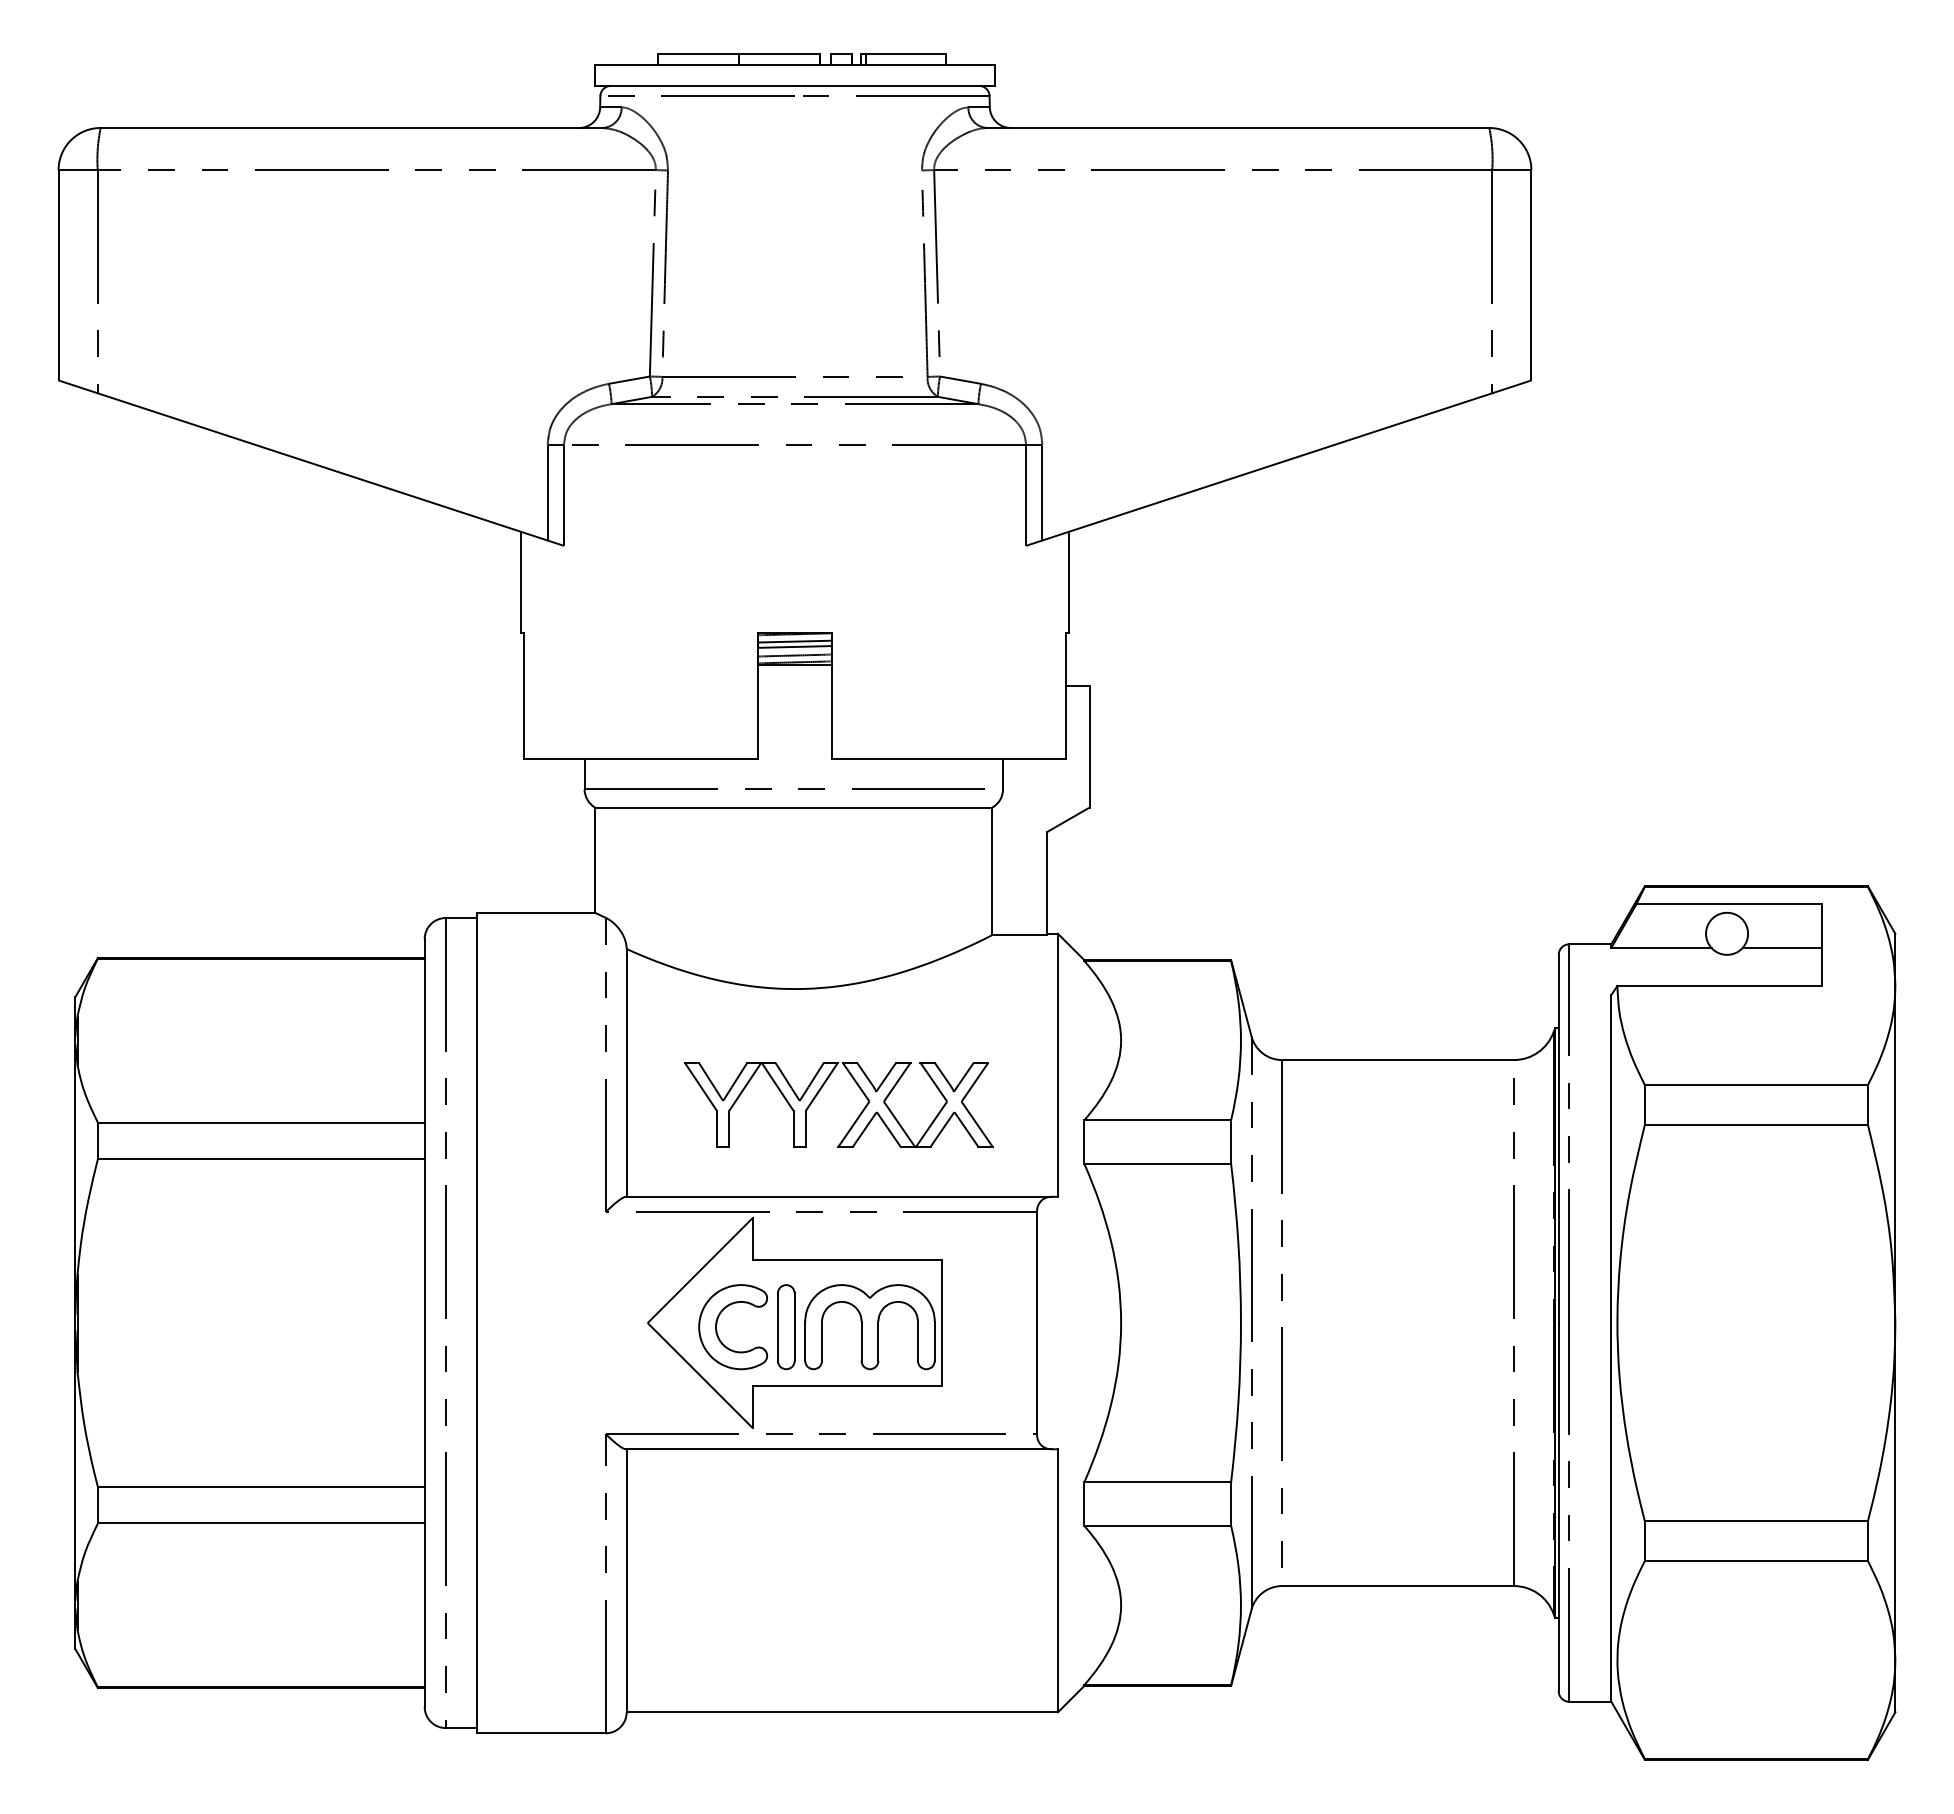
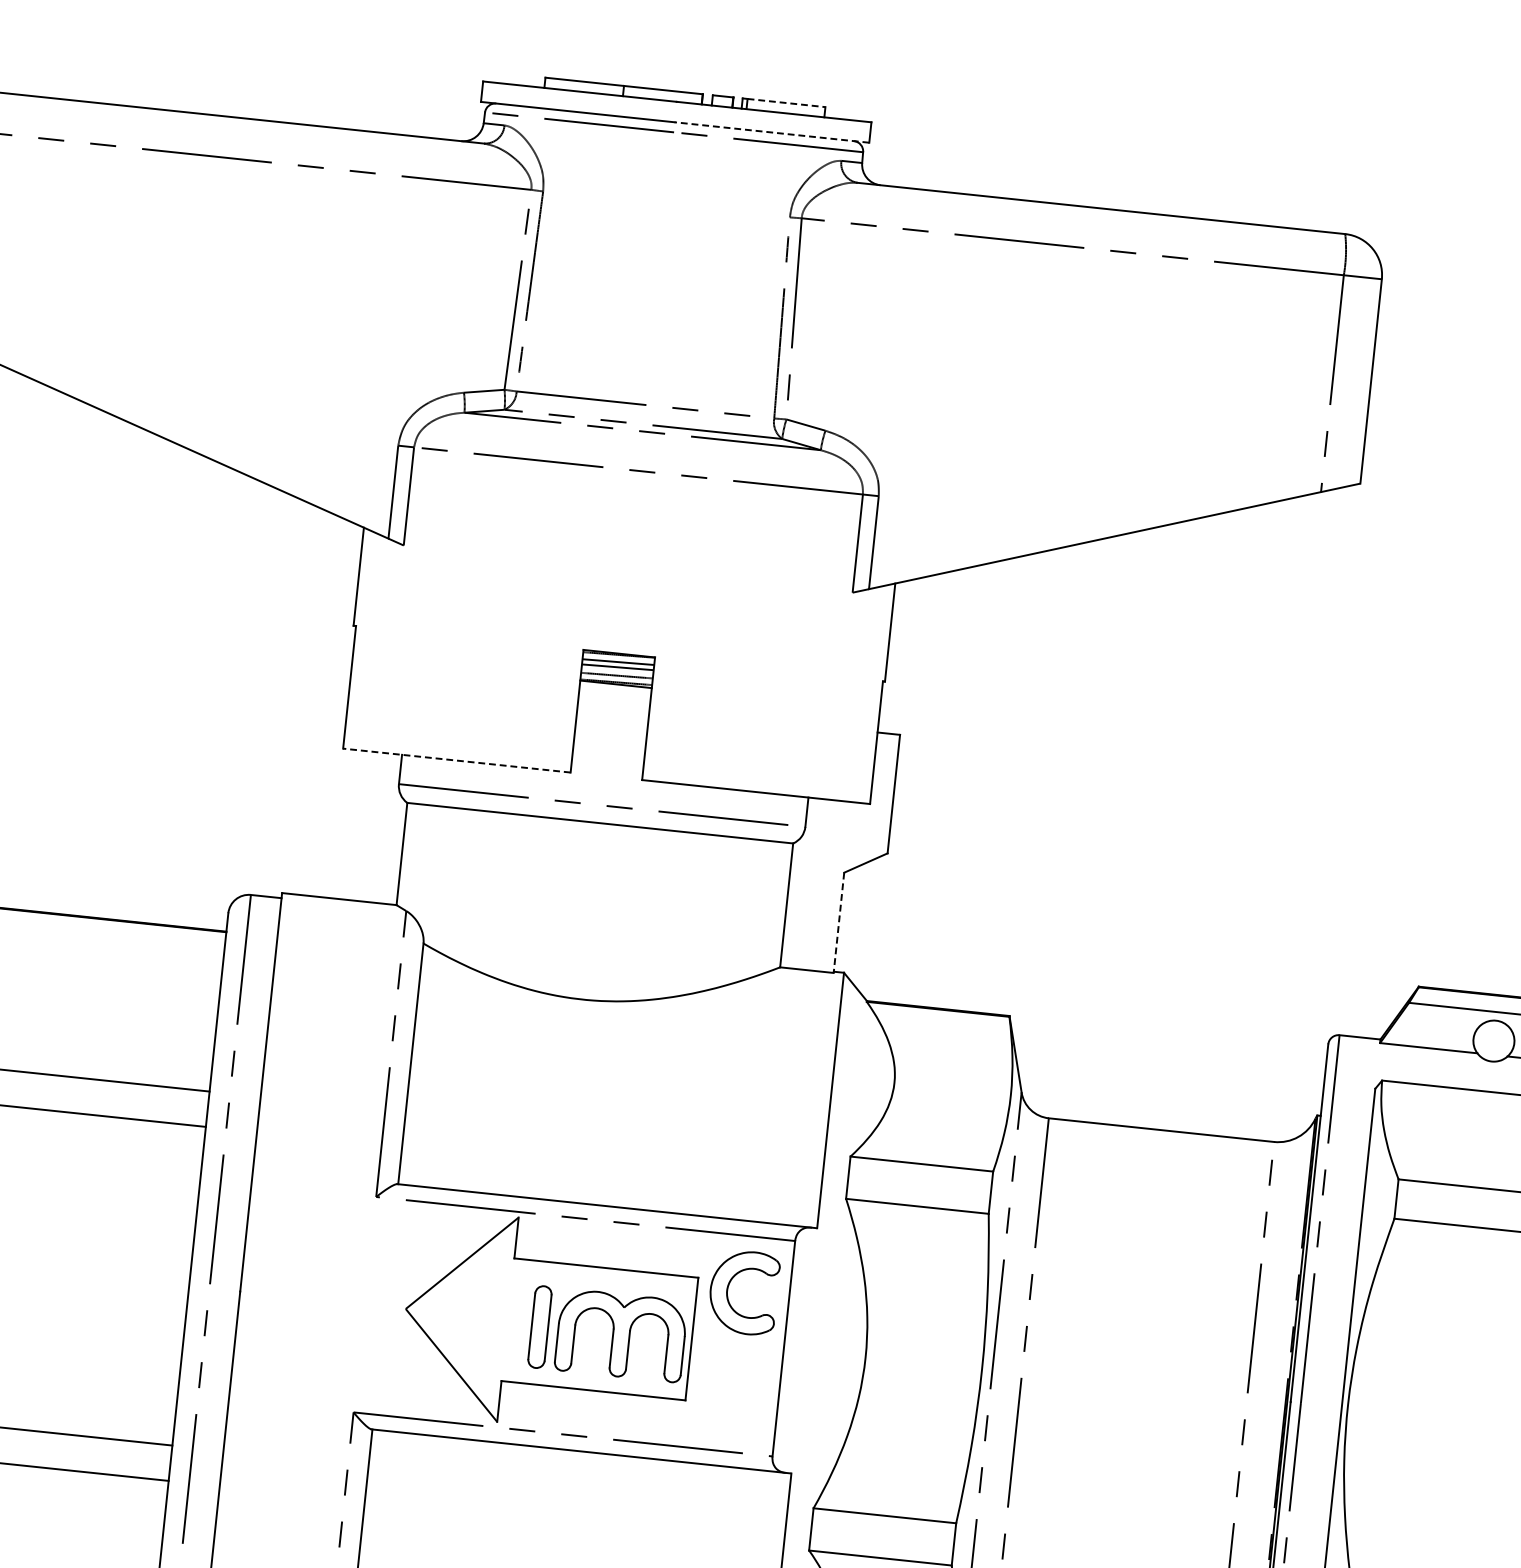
line: (906, 54) -> (786, 103), solid -> dashed
line: (894, 85) -> (771, 132), solid -> dashed
line: (640, 759) -> (456, 760), solid -> dashed
line: (1047, 883) -> (838, 922), solid -> dashed
part: (819, 1092) -> (596, 1102), removed
part: (717, 1324) -> (728, 1288), moved

